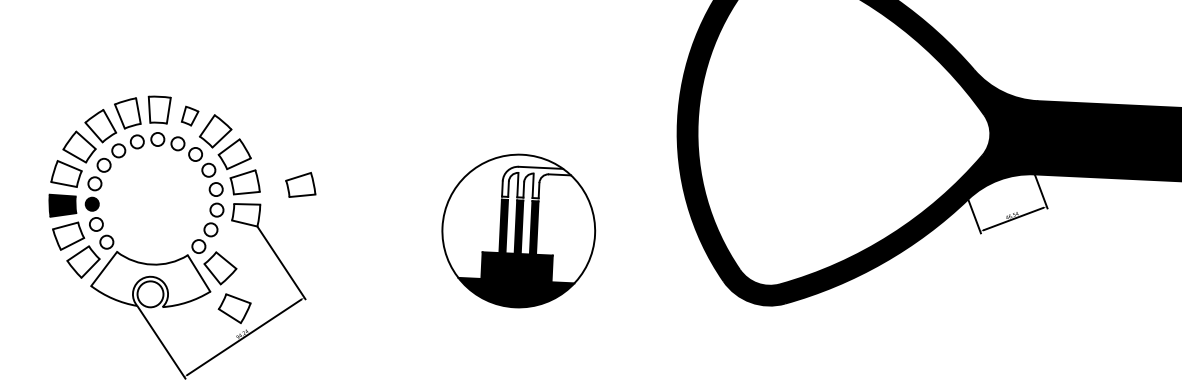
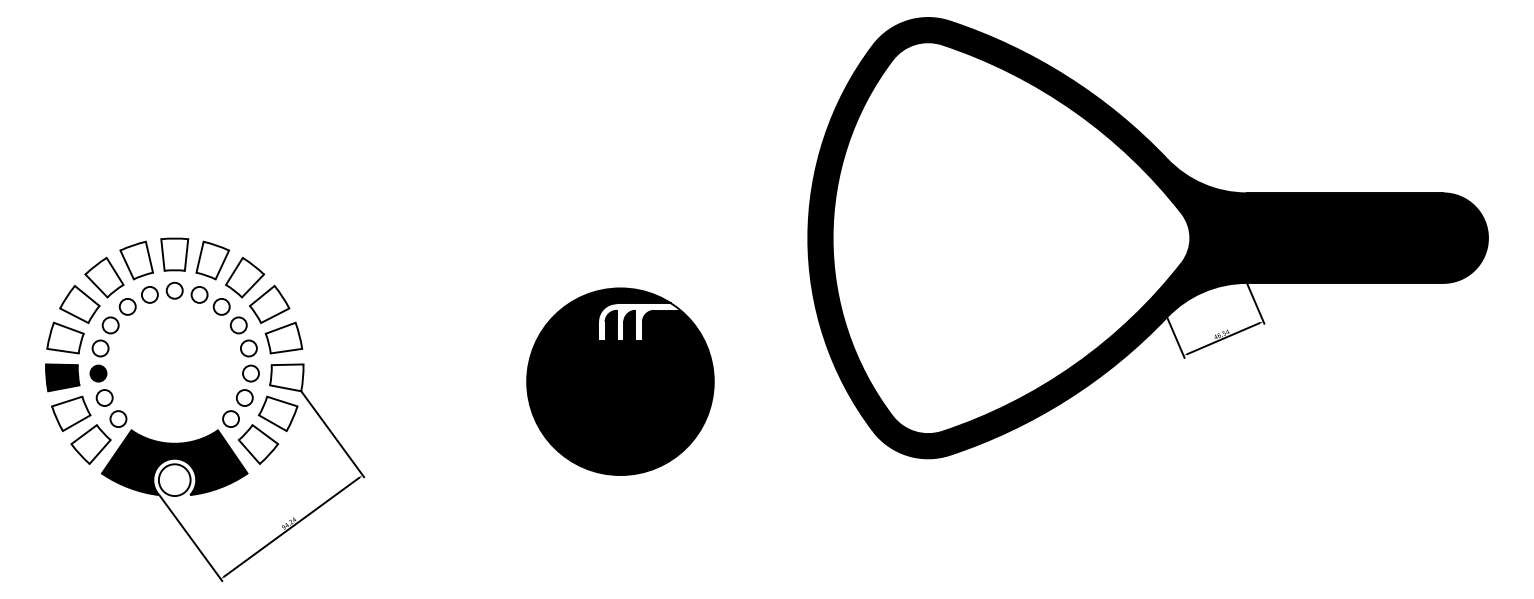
part: (189, 116) -> (212, 260), size x1.67
part: (300, 184) -> (351, 337), removed
fill: (519, 217) -> (620, 365), added
fill: (150, 279) -> (174, 462), added
part: (234, 308) -> (278, 413), moved

